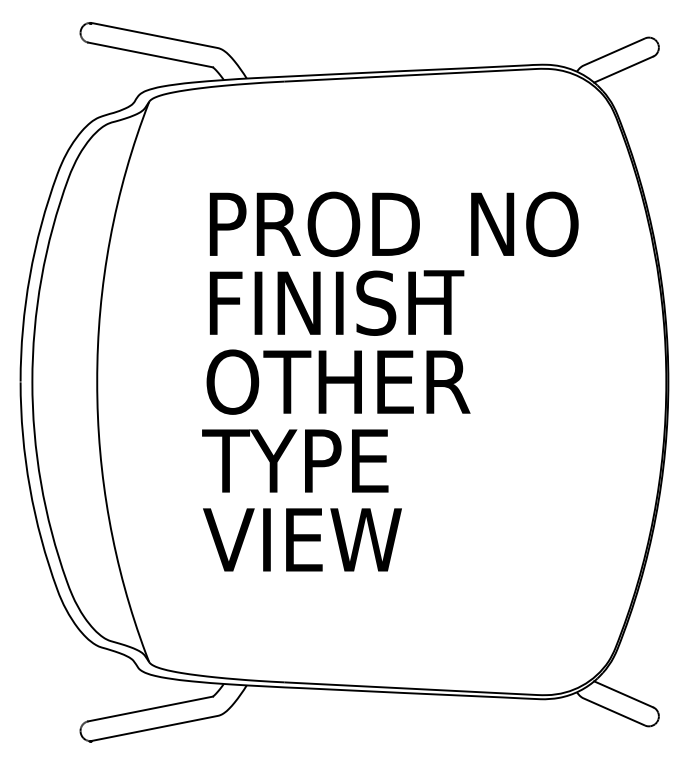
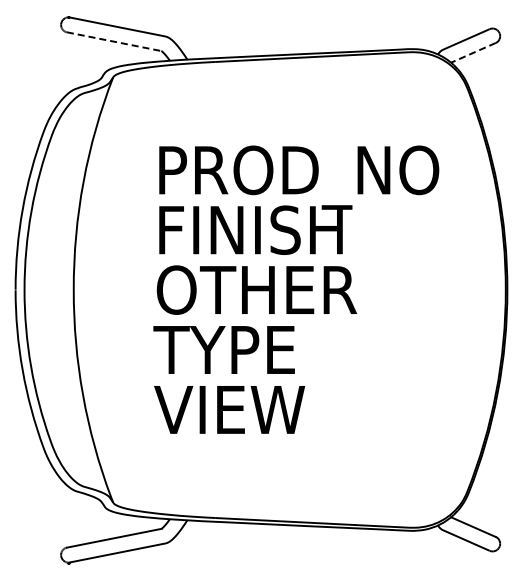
line: (150, 54) -> (114, 41), solid -> dashed
line: (622, 70) -> (472, 53), solid -> dashed

